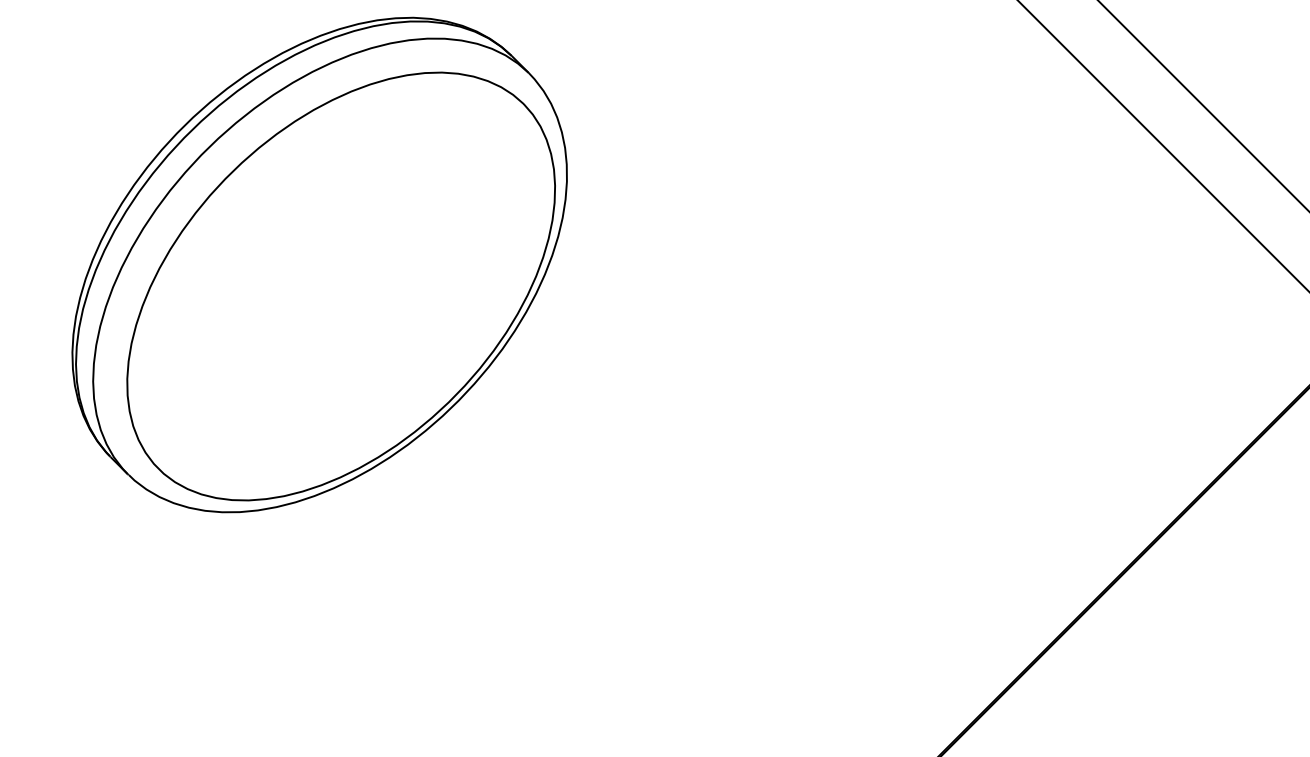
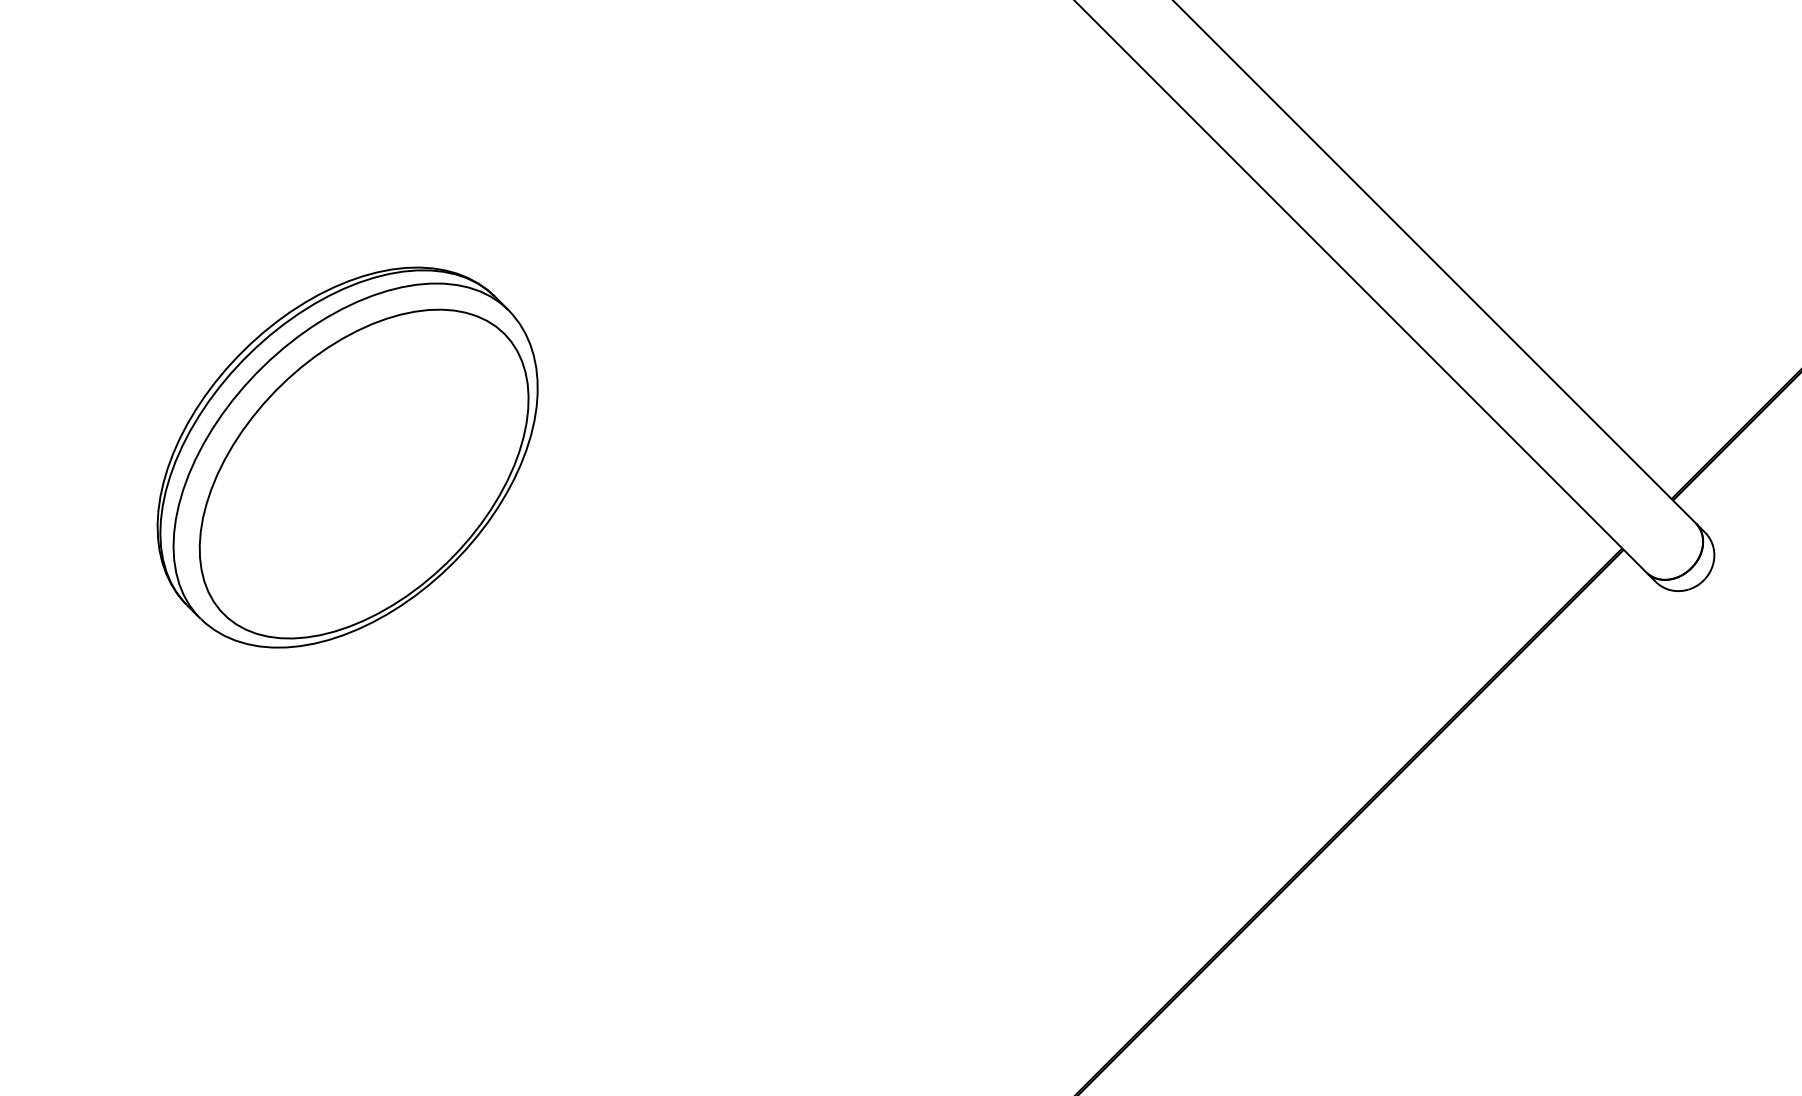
part: (319, 264) -> (347, 457), size x0.62

